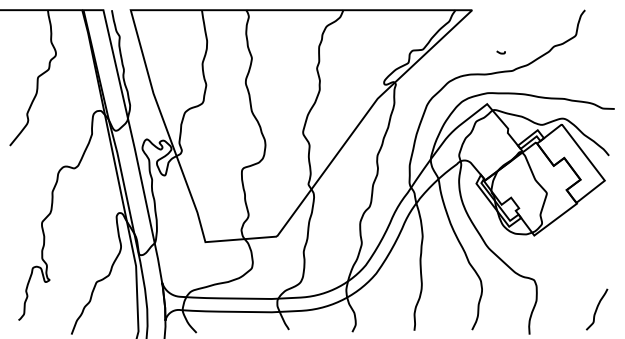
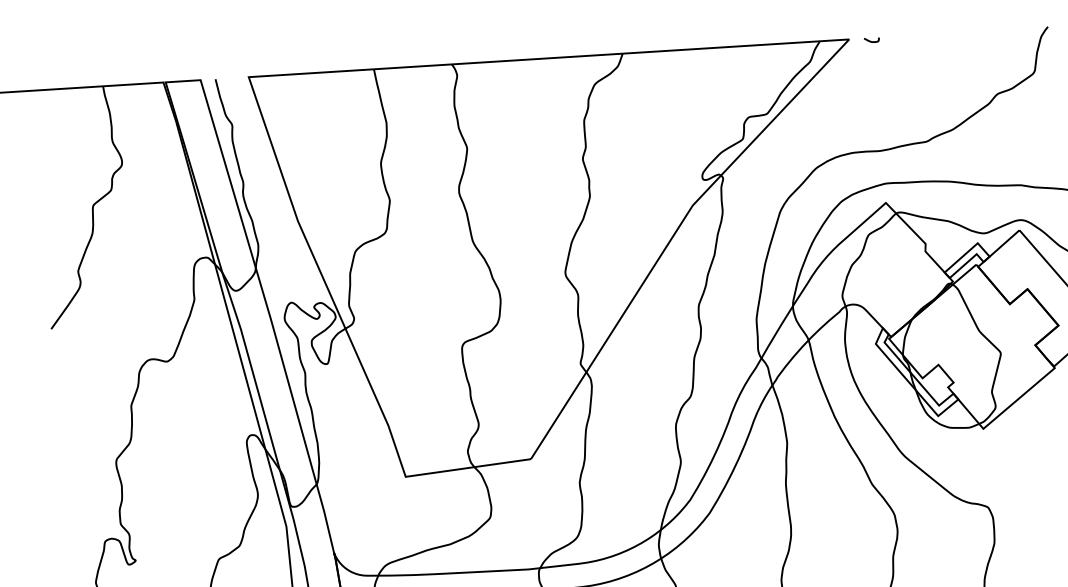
curve: (500, 52) -> (870, 40), moved

